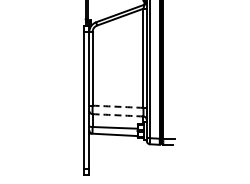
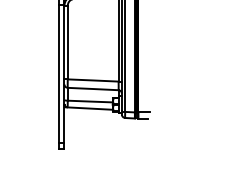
arc: (118, 106) -> (93, 80), dashed -> solid
arc: (118, 115) -> (93, 89), dashed -> solid

